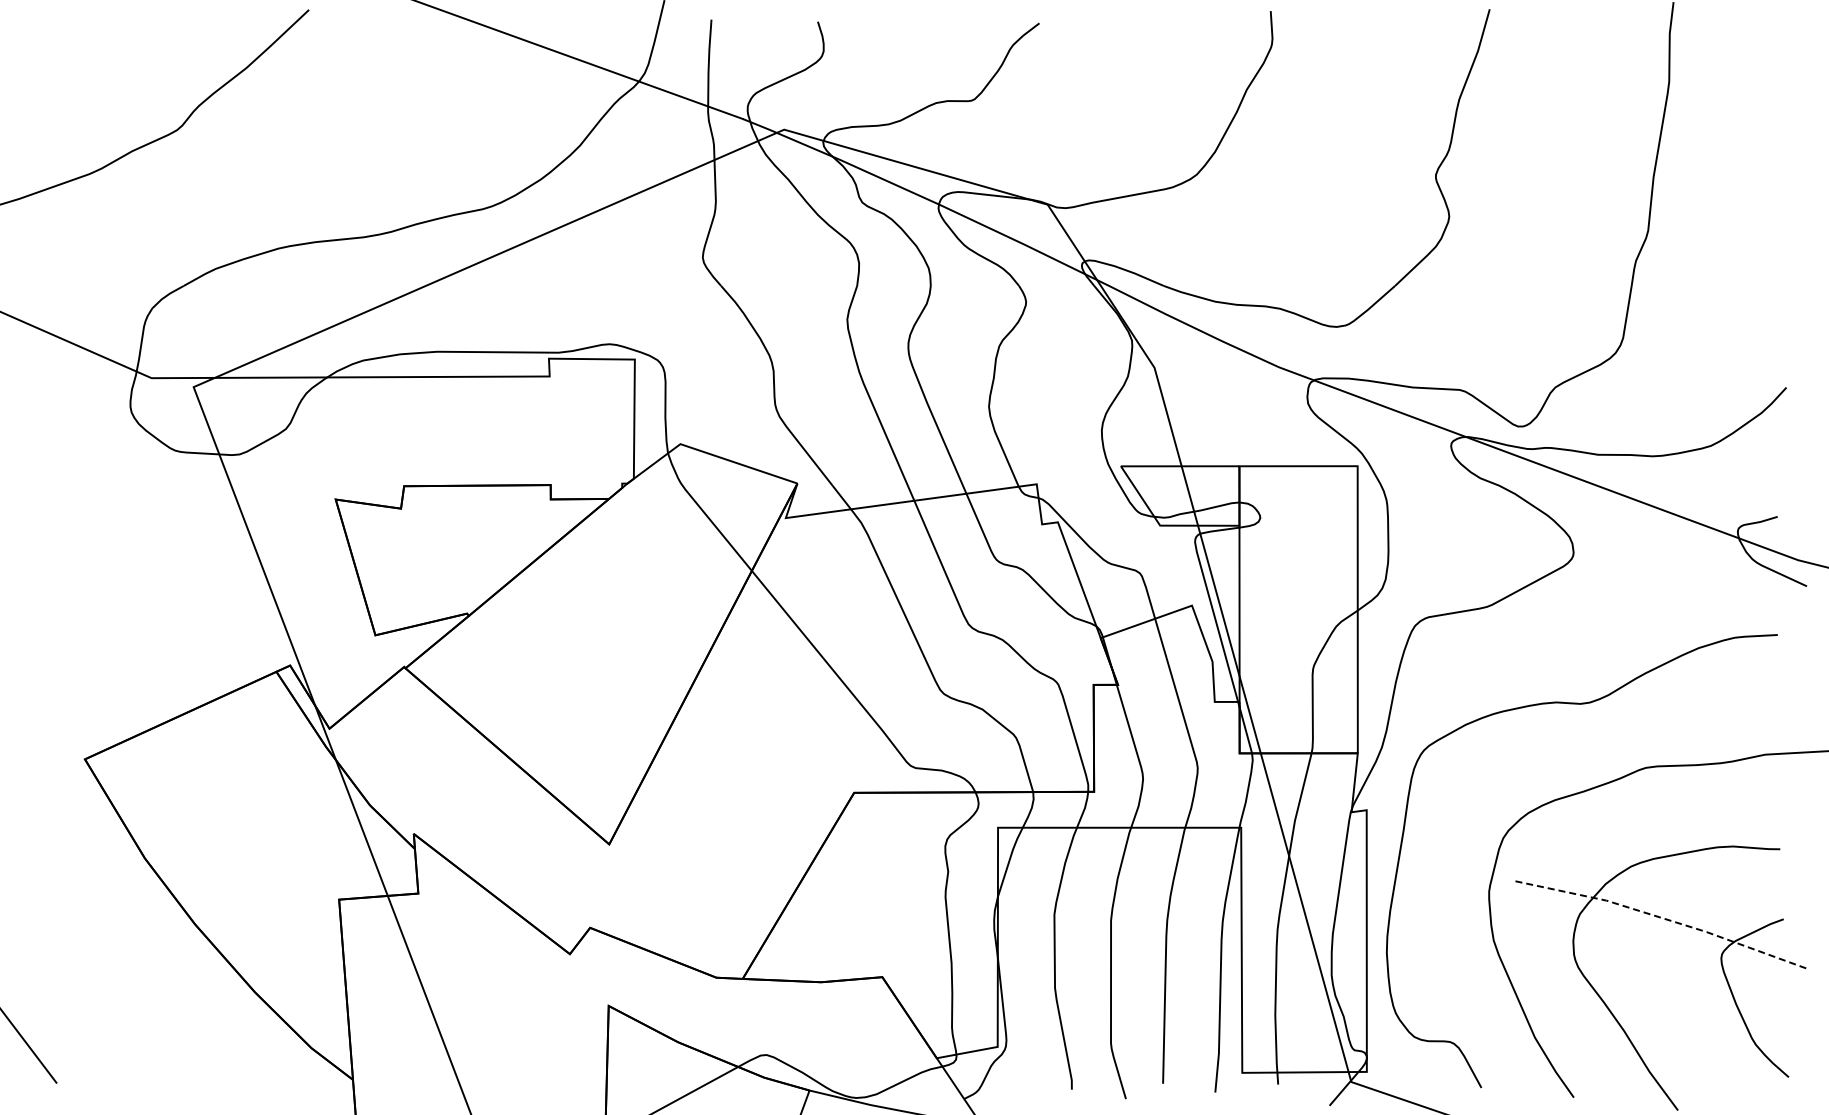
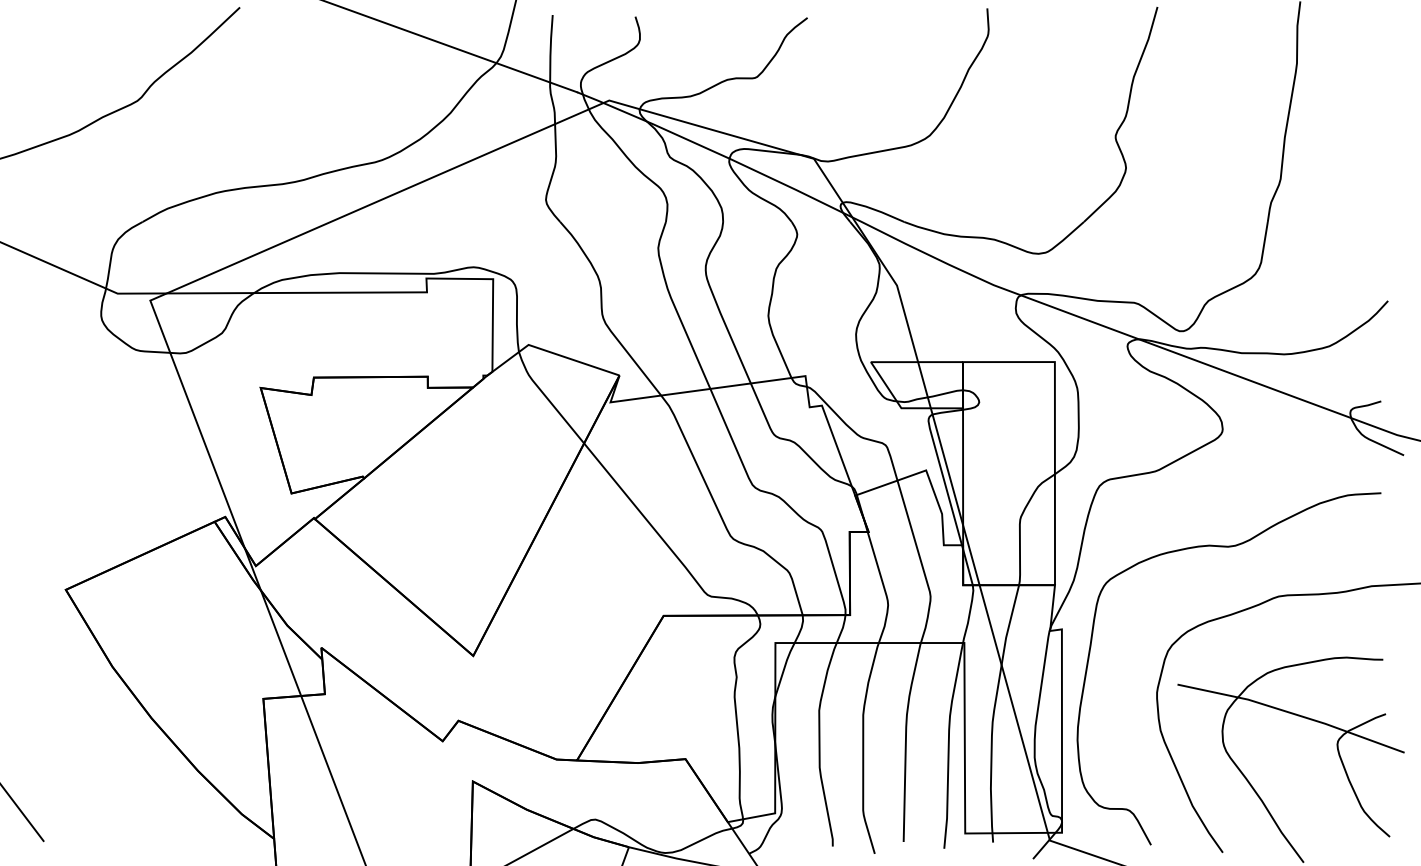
line: (1663, 918) -> (1292, 713), dashed -> solid

